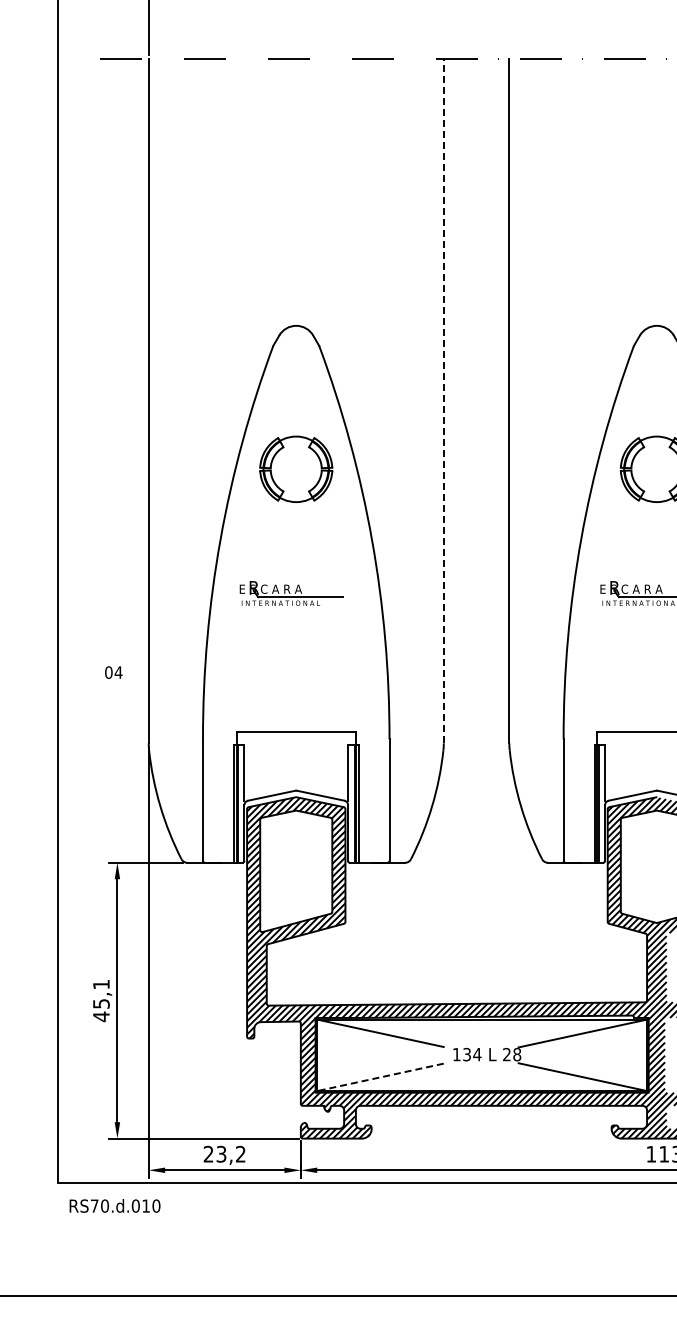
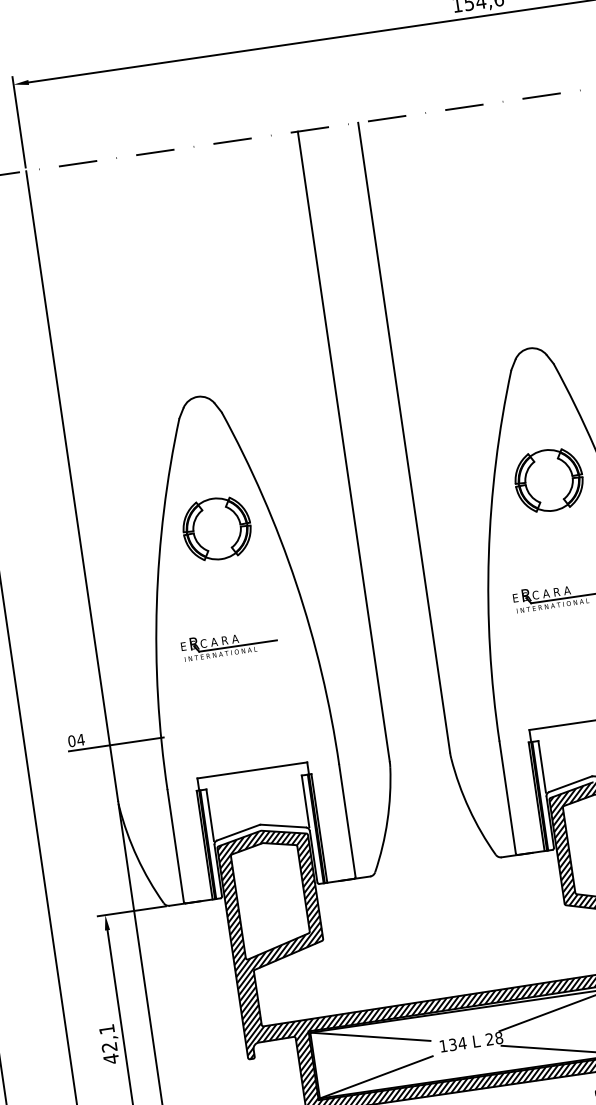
line: (443, 400) -> (343, 445), dashed -> solid
line: (155, 682) -> (116, 744), added
text: (101, 1003) -> (109, 1046), 45,1 -> 42,1
line: (380, 1077) -> (376, 1077), dashed -> solid

